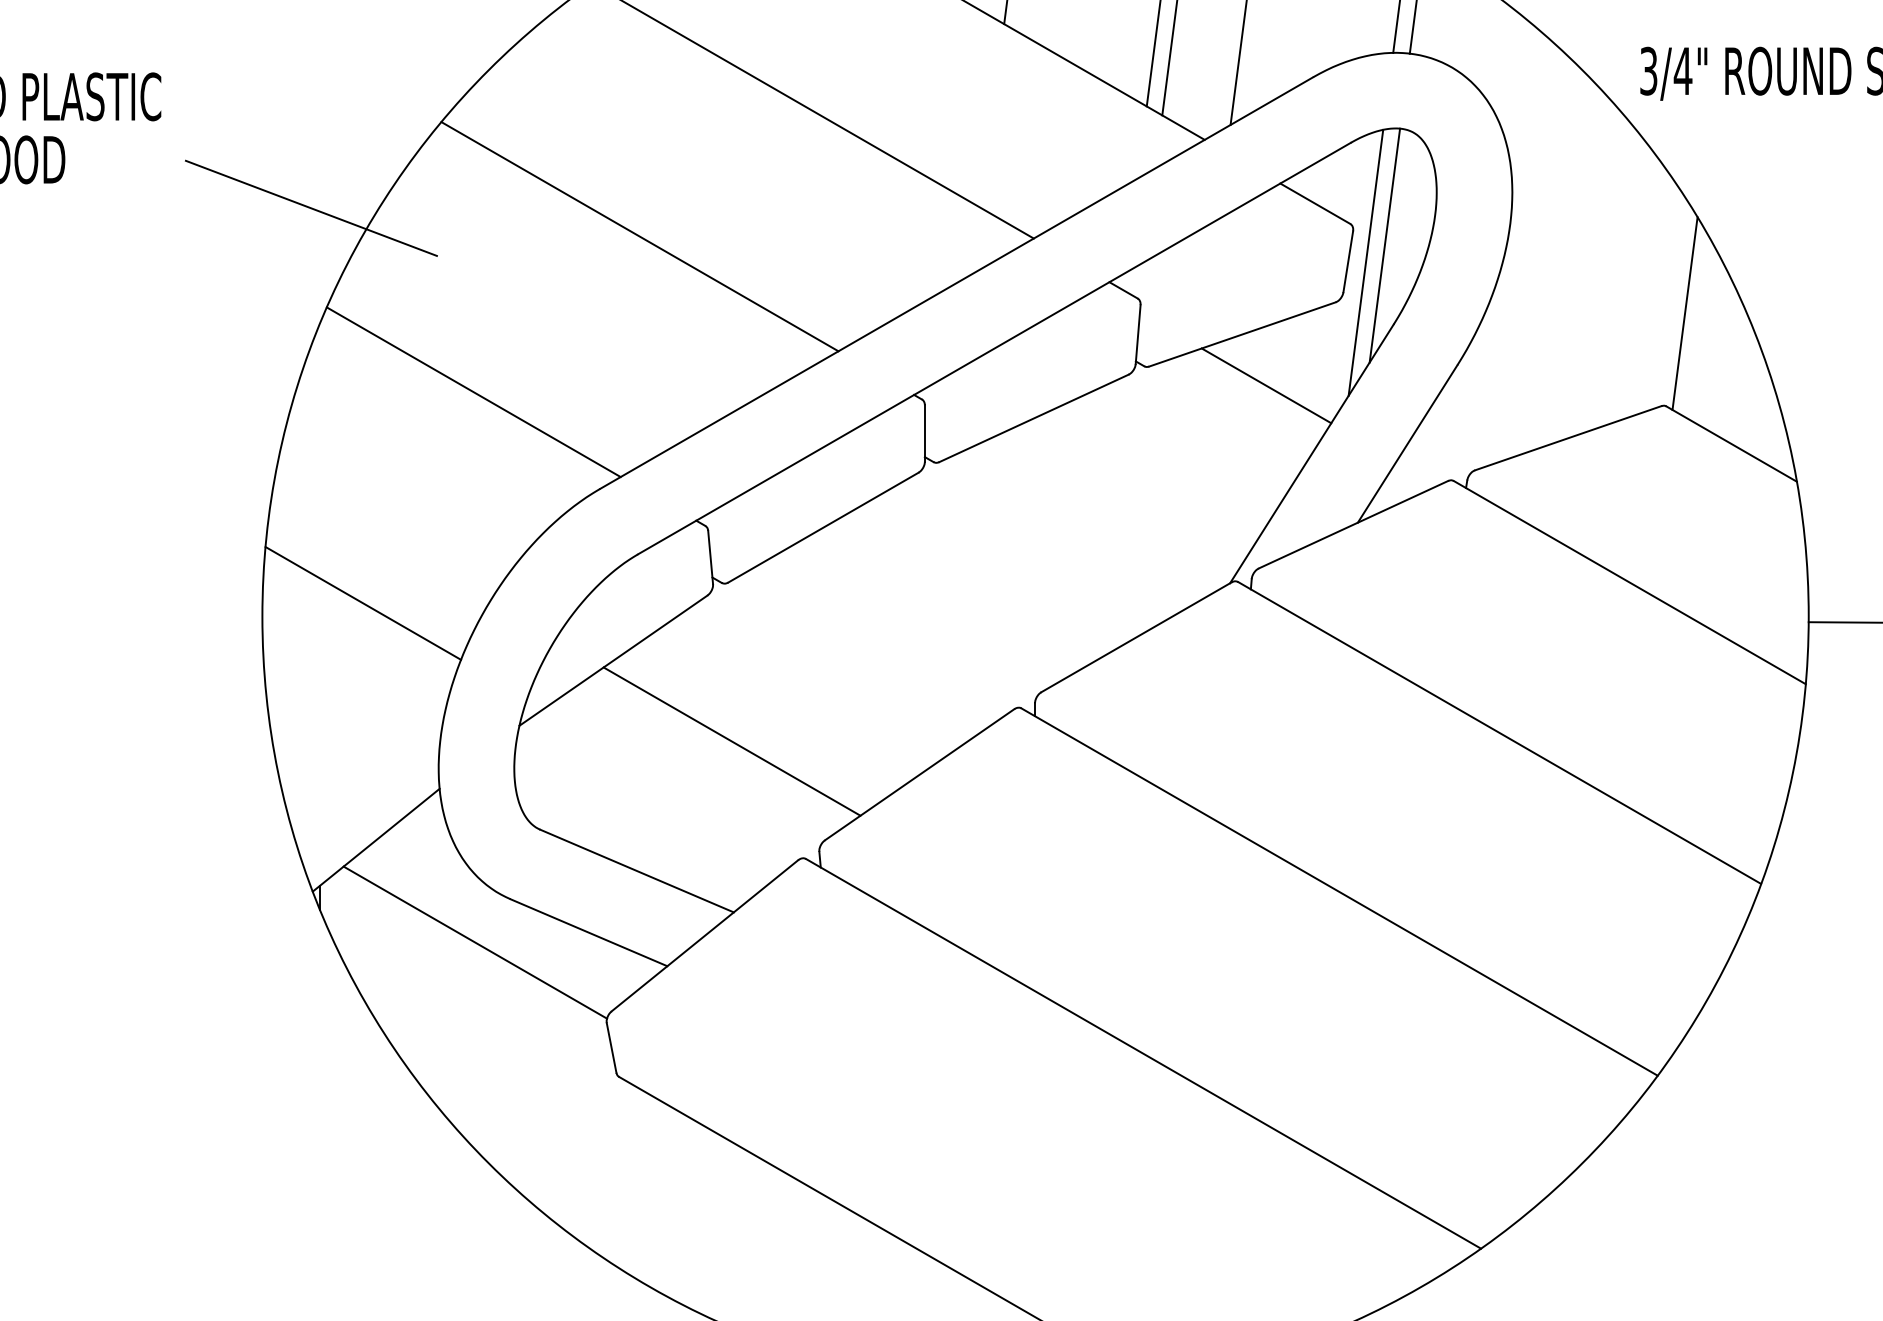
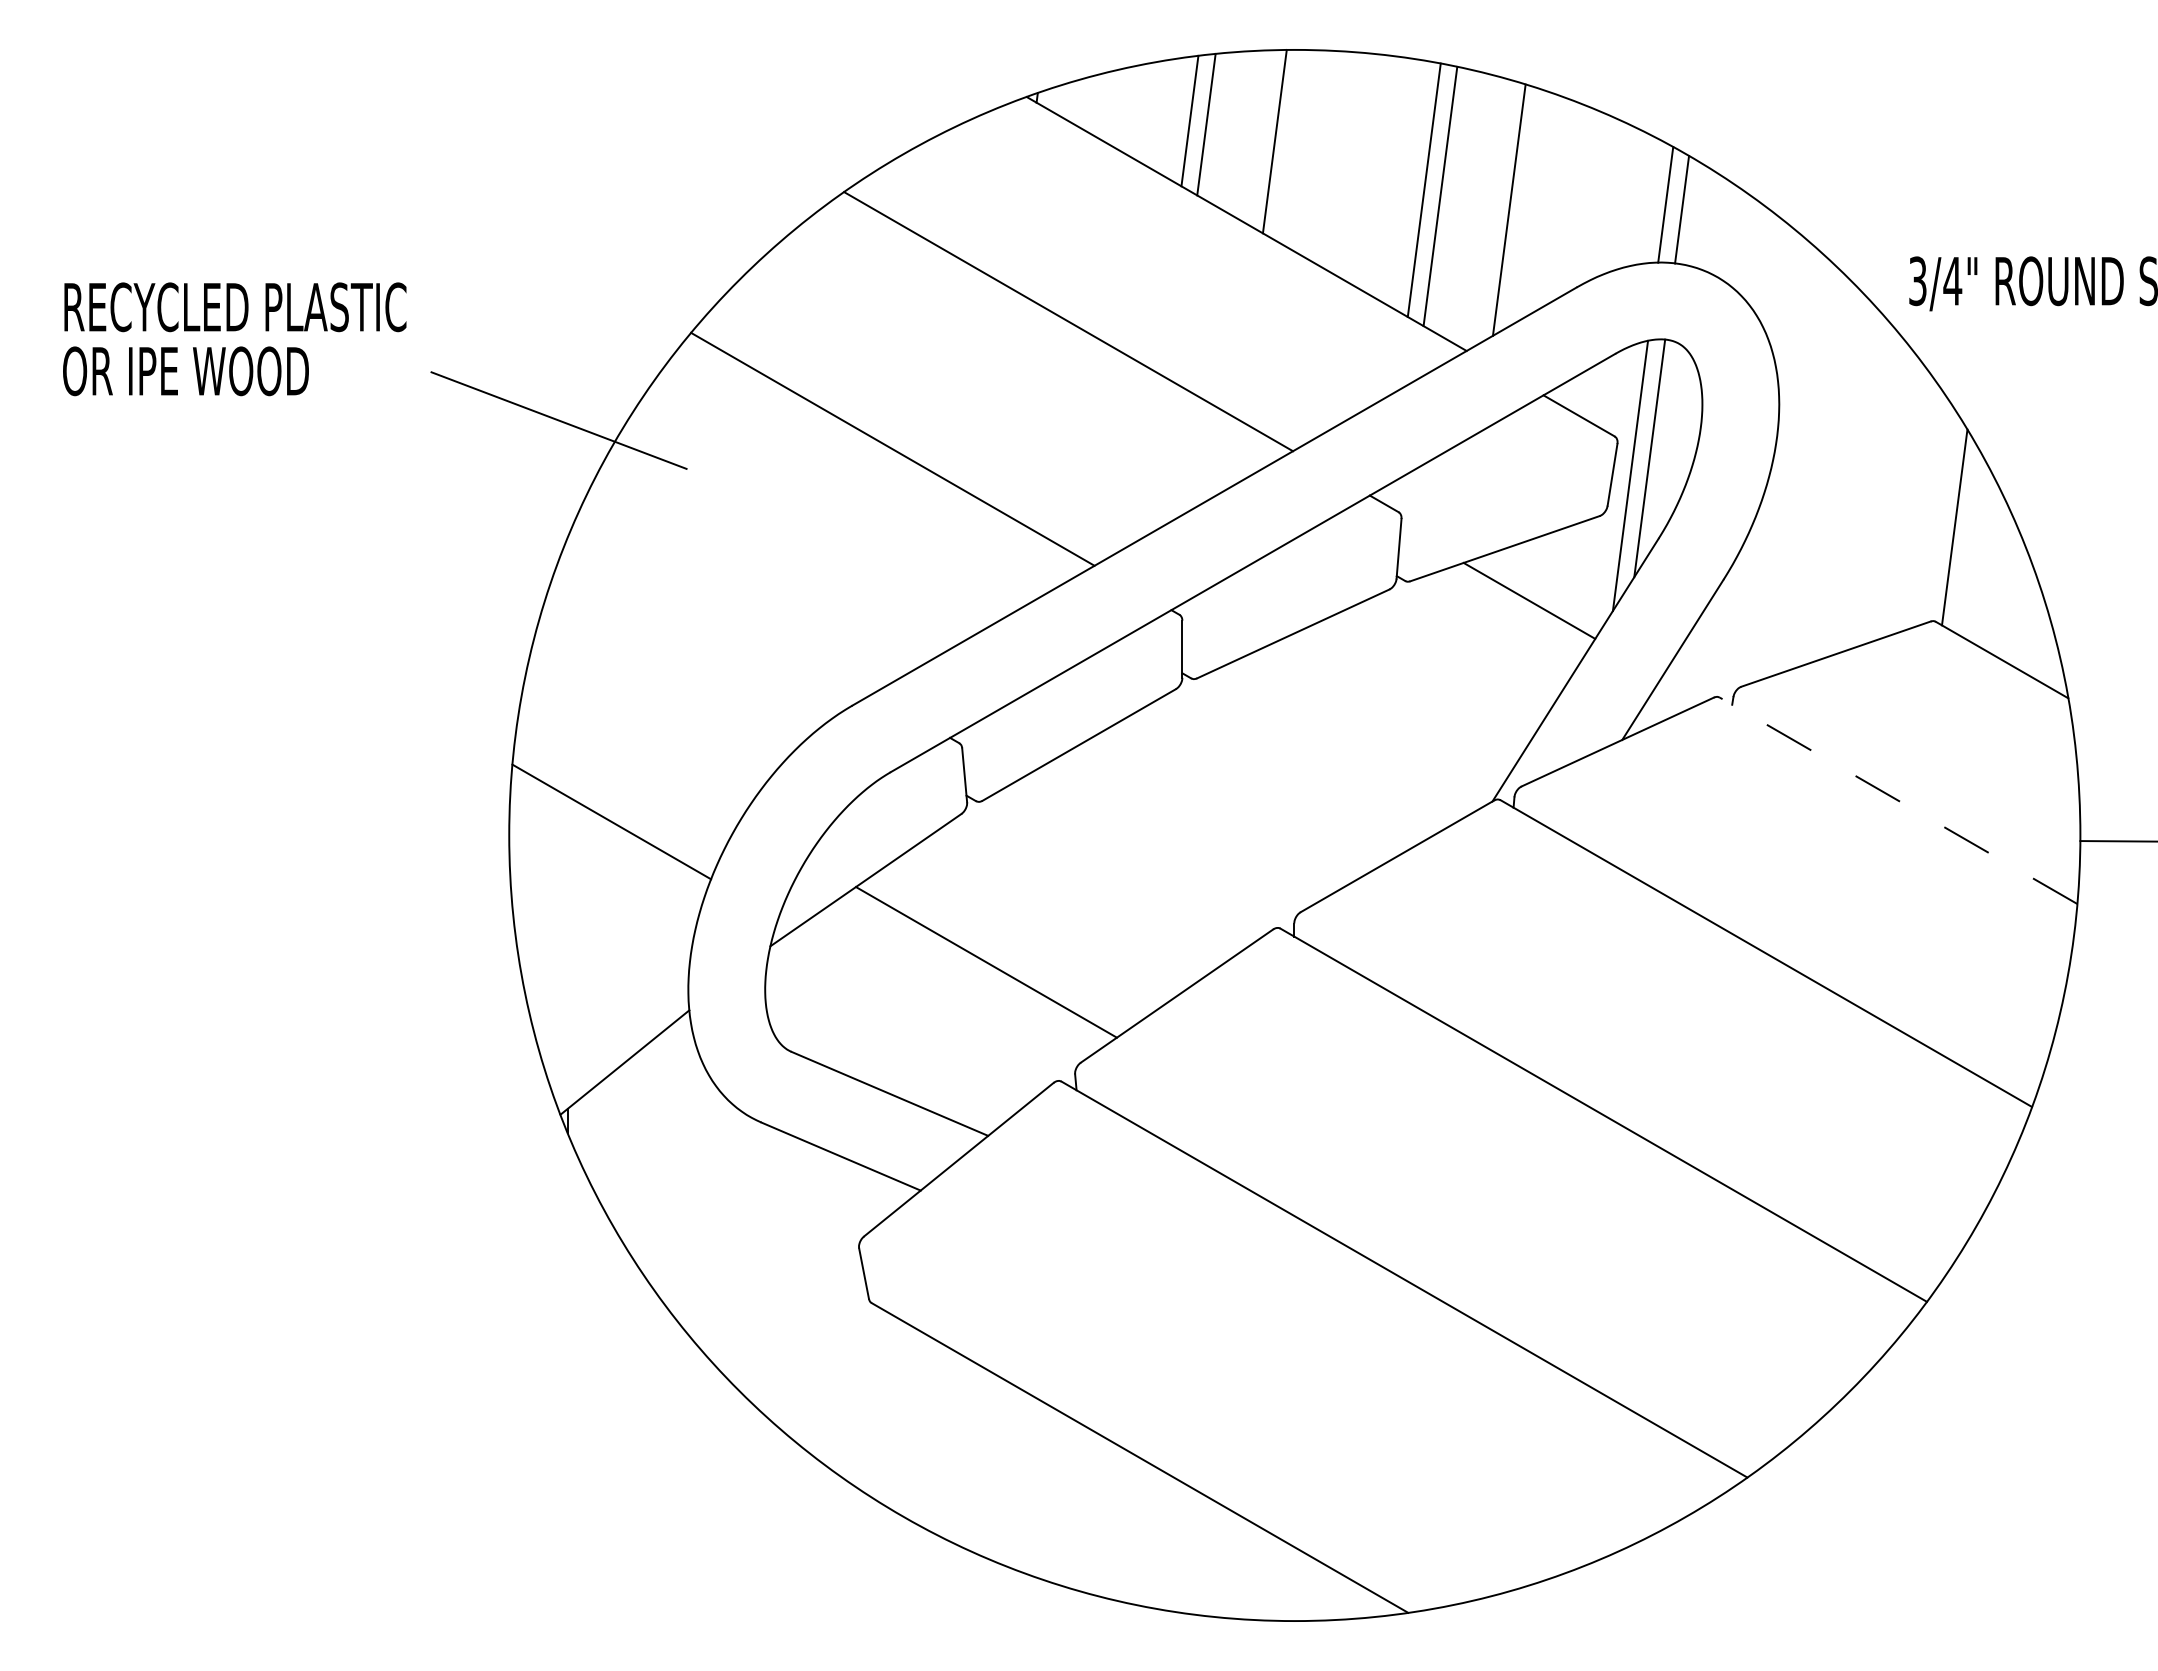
line: (473, 392) -> (723, 607), removed
line: (1629, 582) -> (1898, 800), solid -> dashed
line: (475, 942) -> (725, 1166), removed

